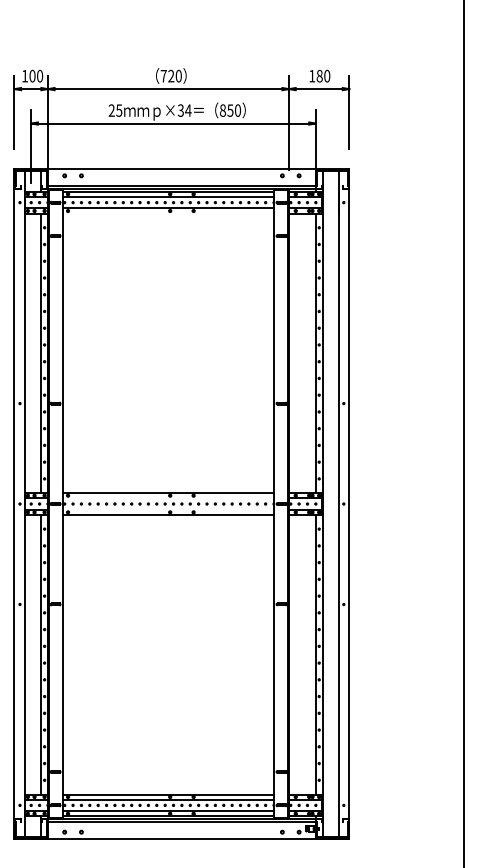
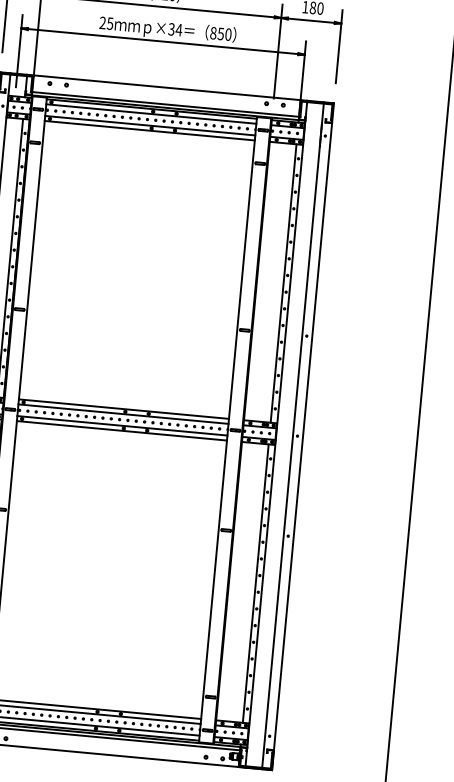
line: (168, 213) -> (149, 130), added
line: (168, 498) -> (123, 414), added
line: (168, 509) -> (122, 425), added

